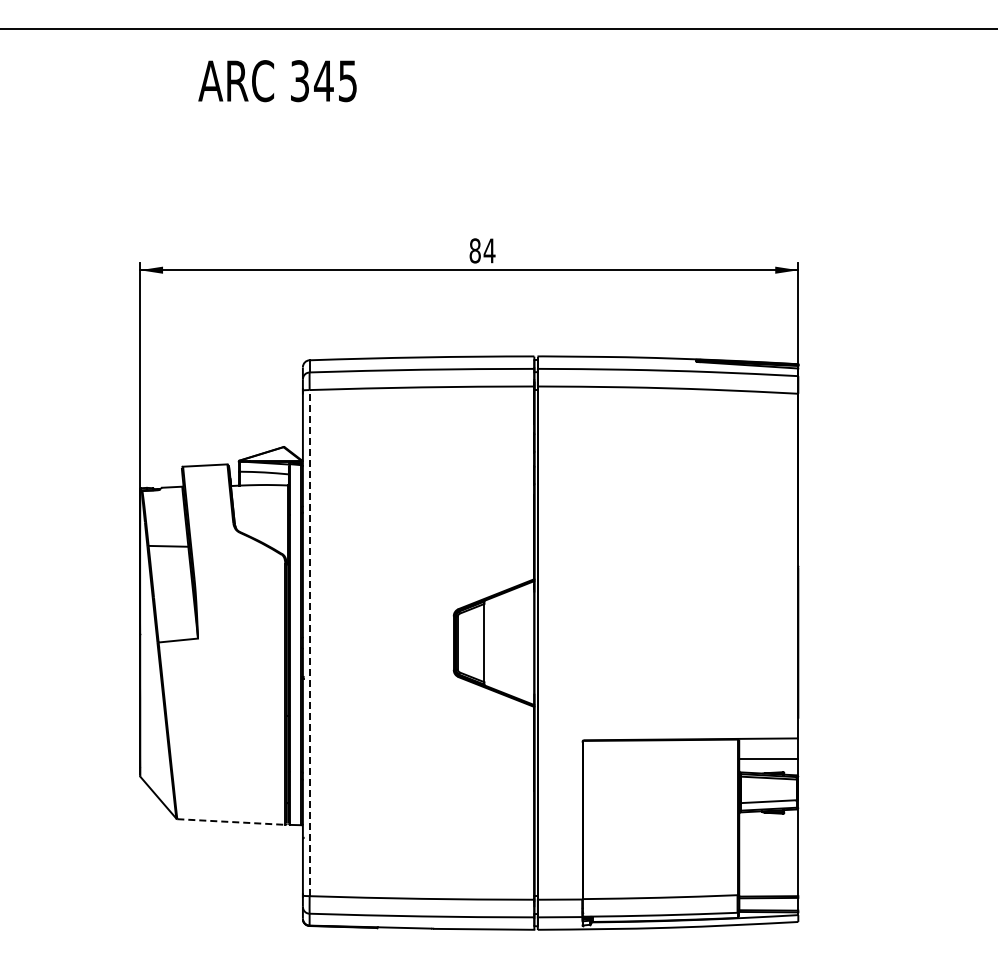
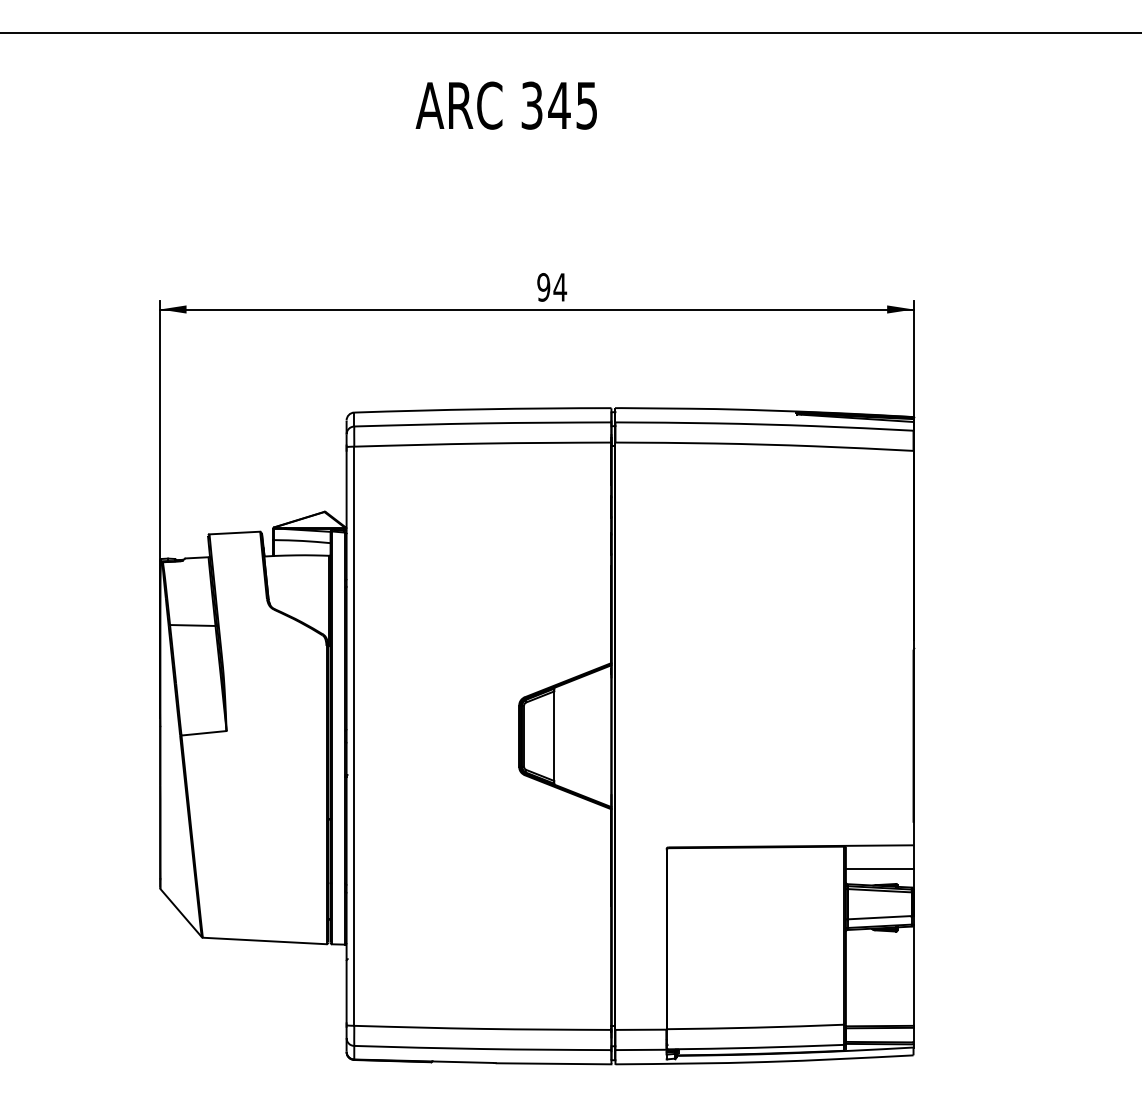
text: (277, 81) -> (506, 106), moved
text: (474, 250) -> (542, 286), 84 -> 94
line: (309, 642) -> (354, 735), dashed -> solid
line: (231, 822) -> (264, 941), dashed -> solid

